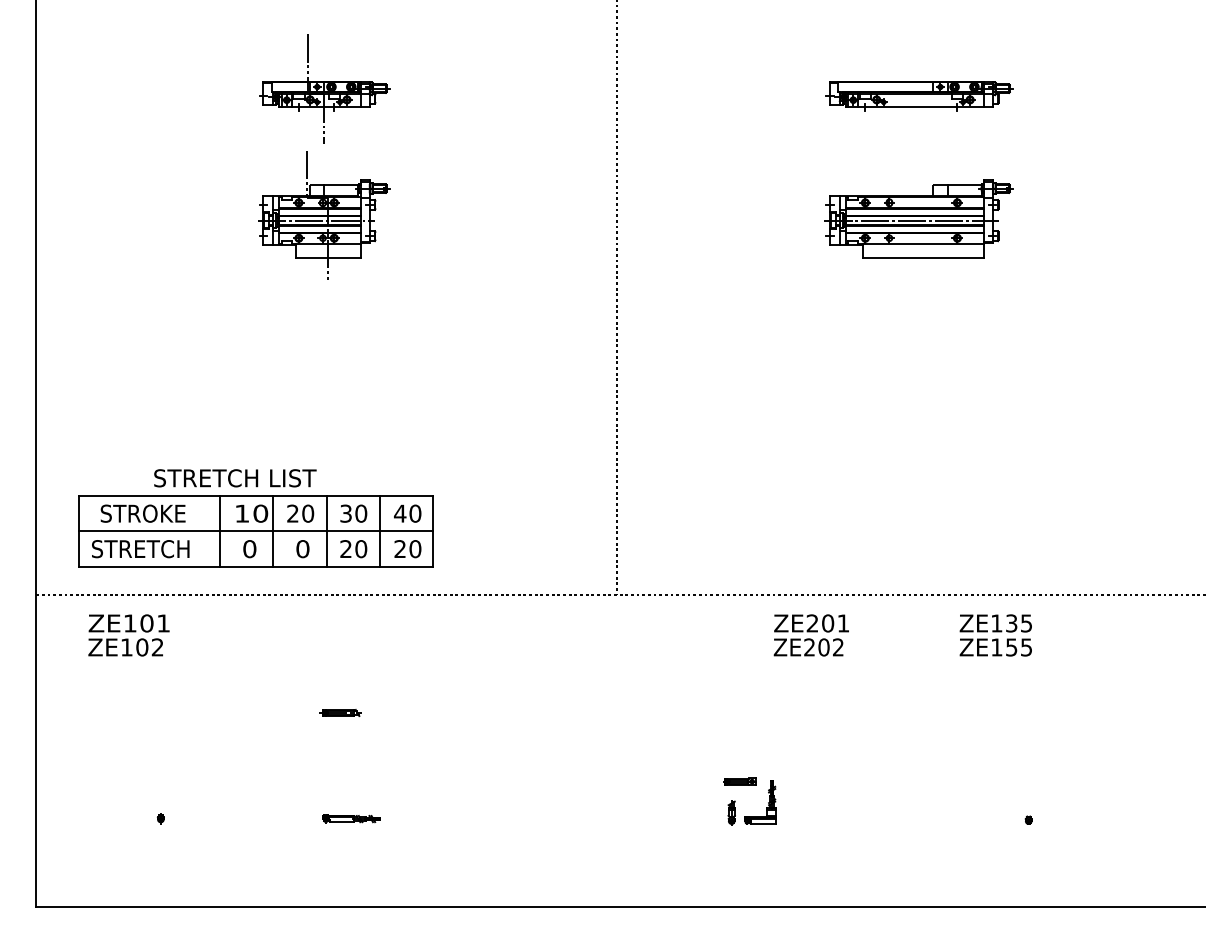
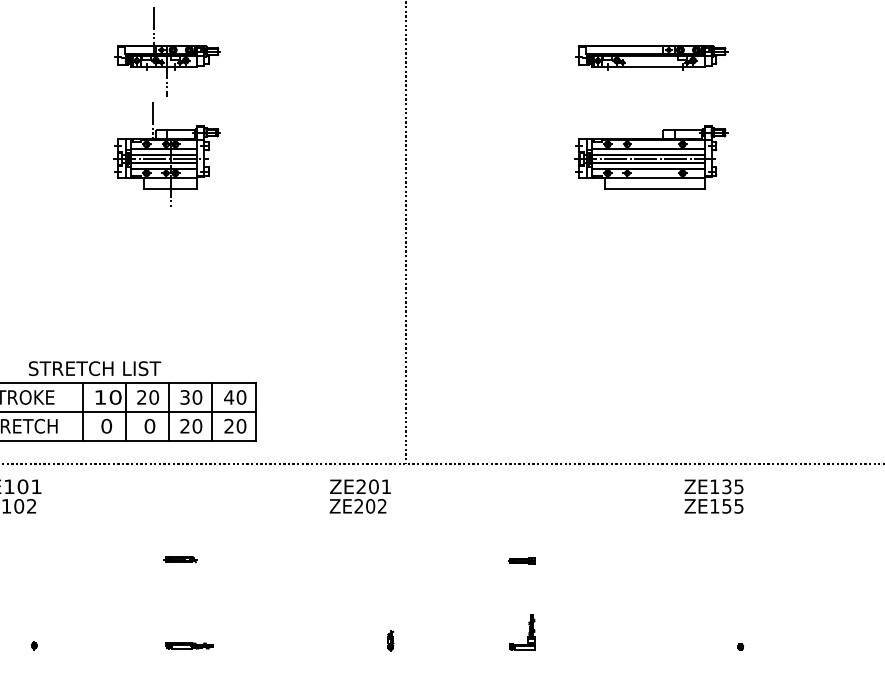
text: (810, 635) -> (359, 496), moved
part: (739, 781) -> (521, 560), moved
part: (731, 812) -> (390, 640), moved

